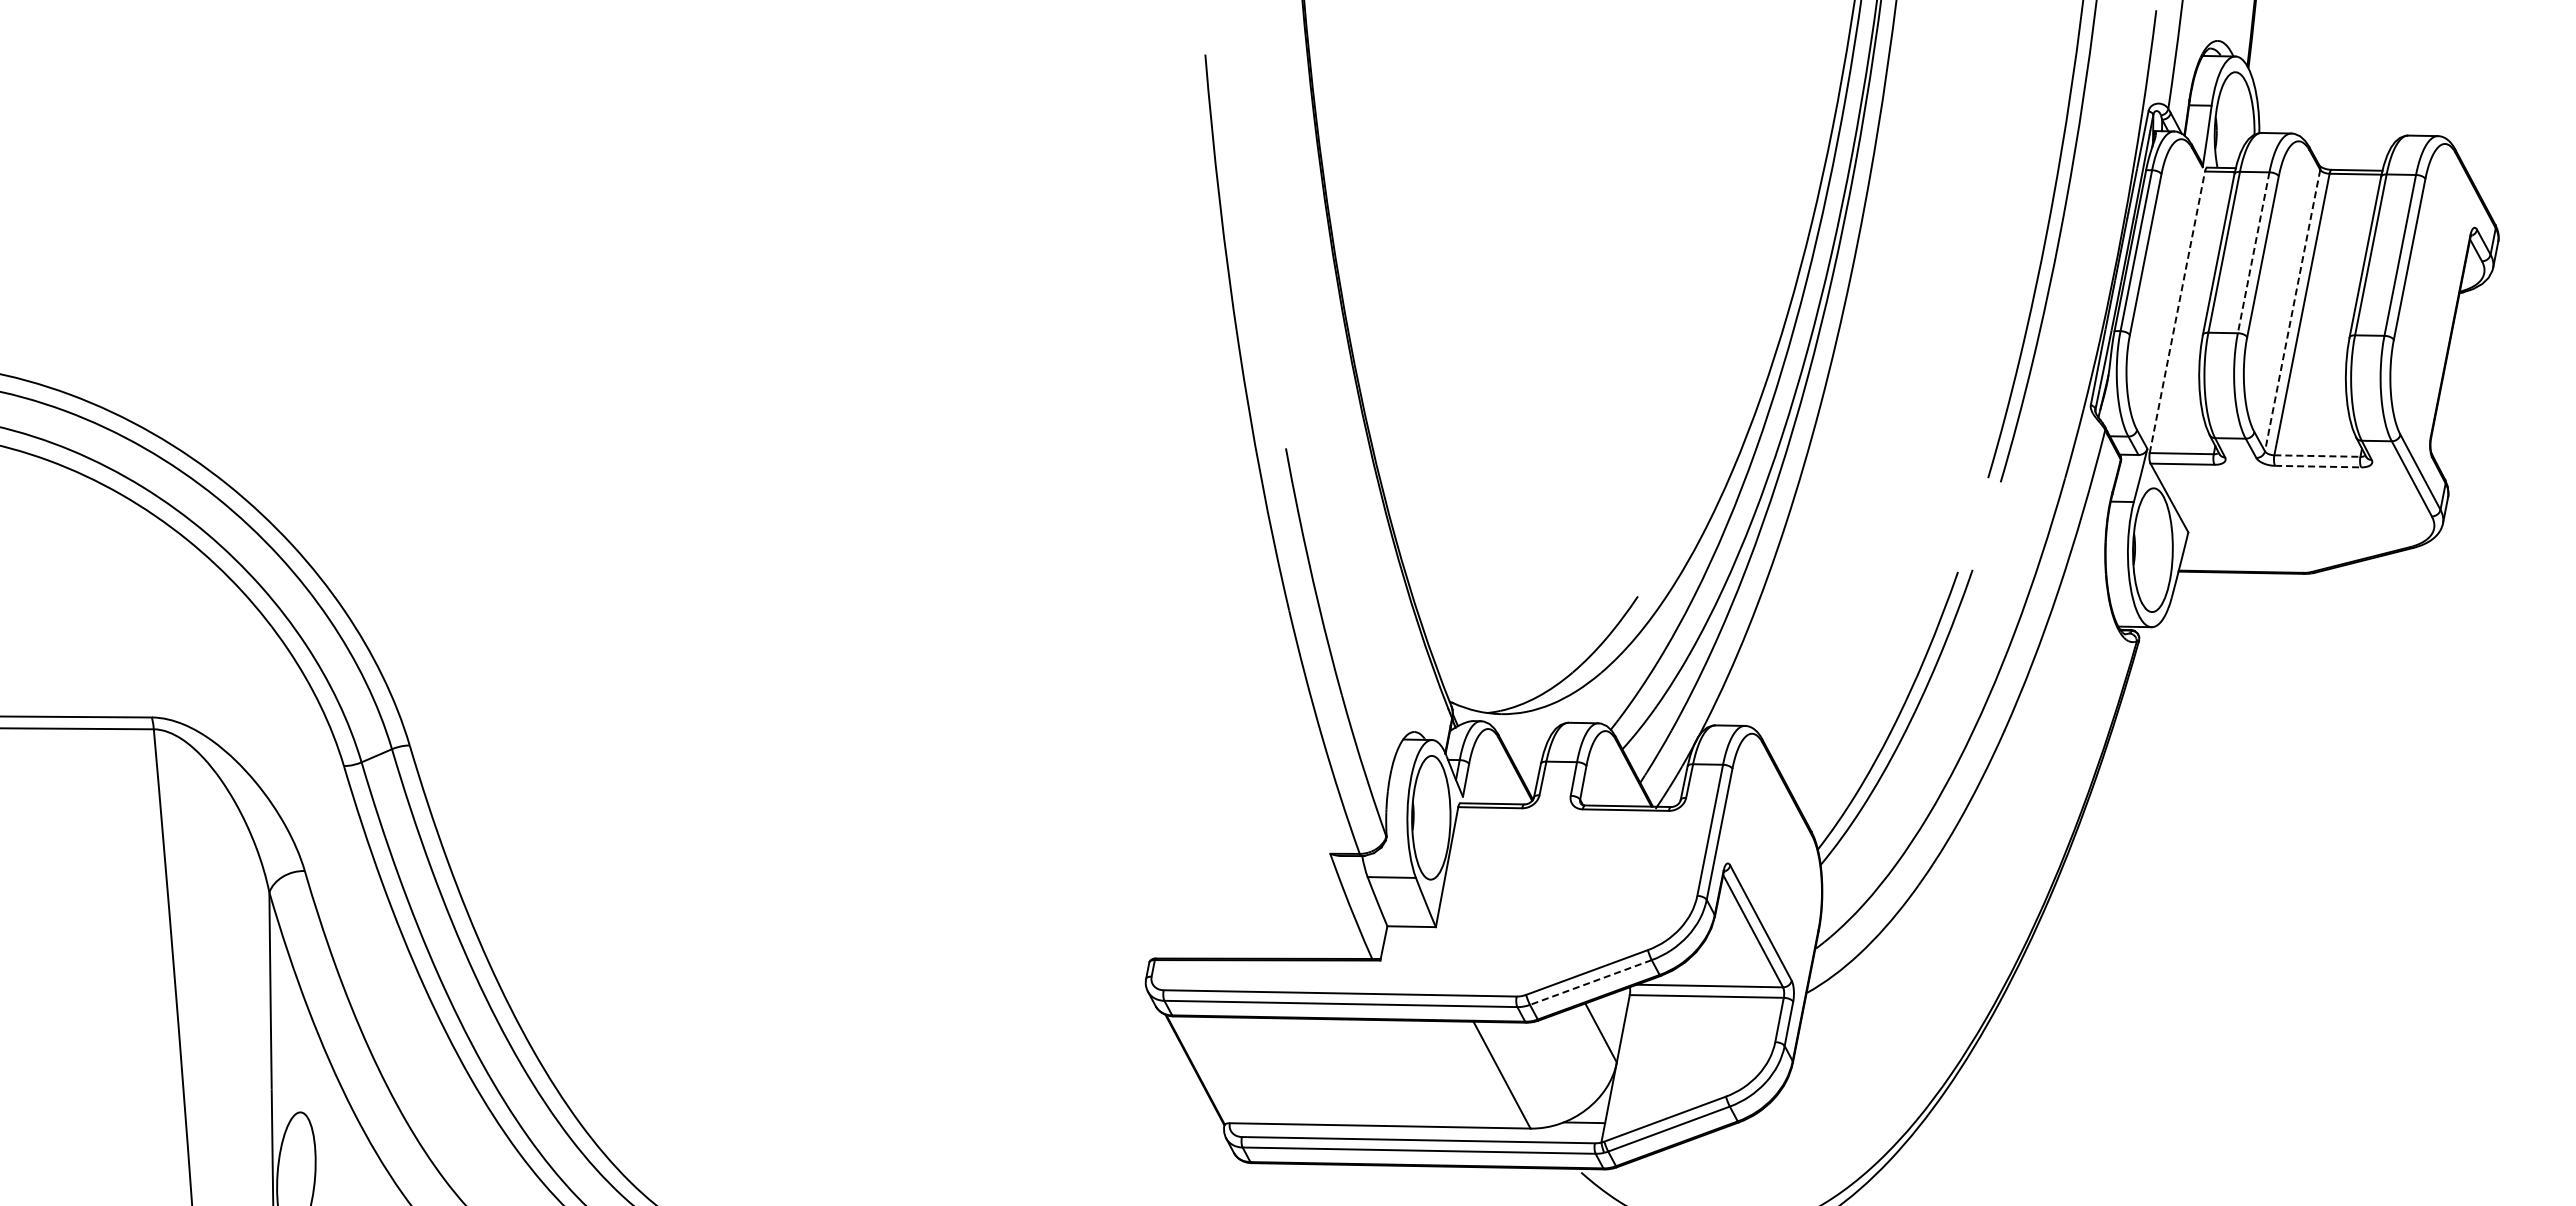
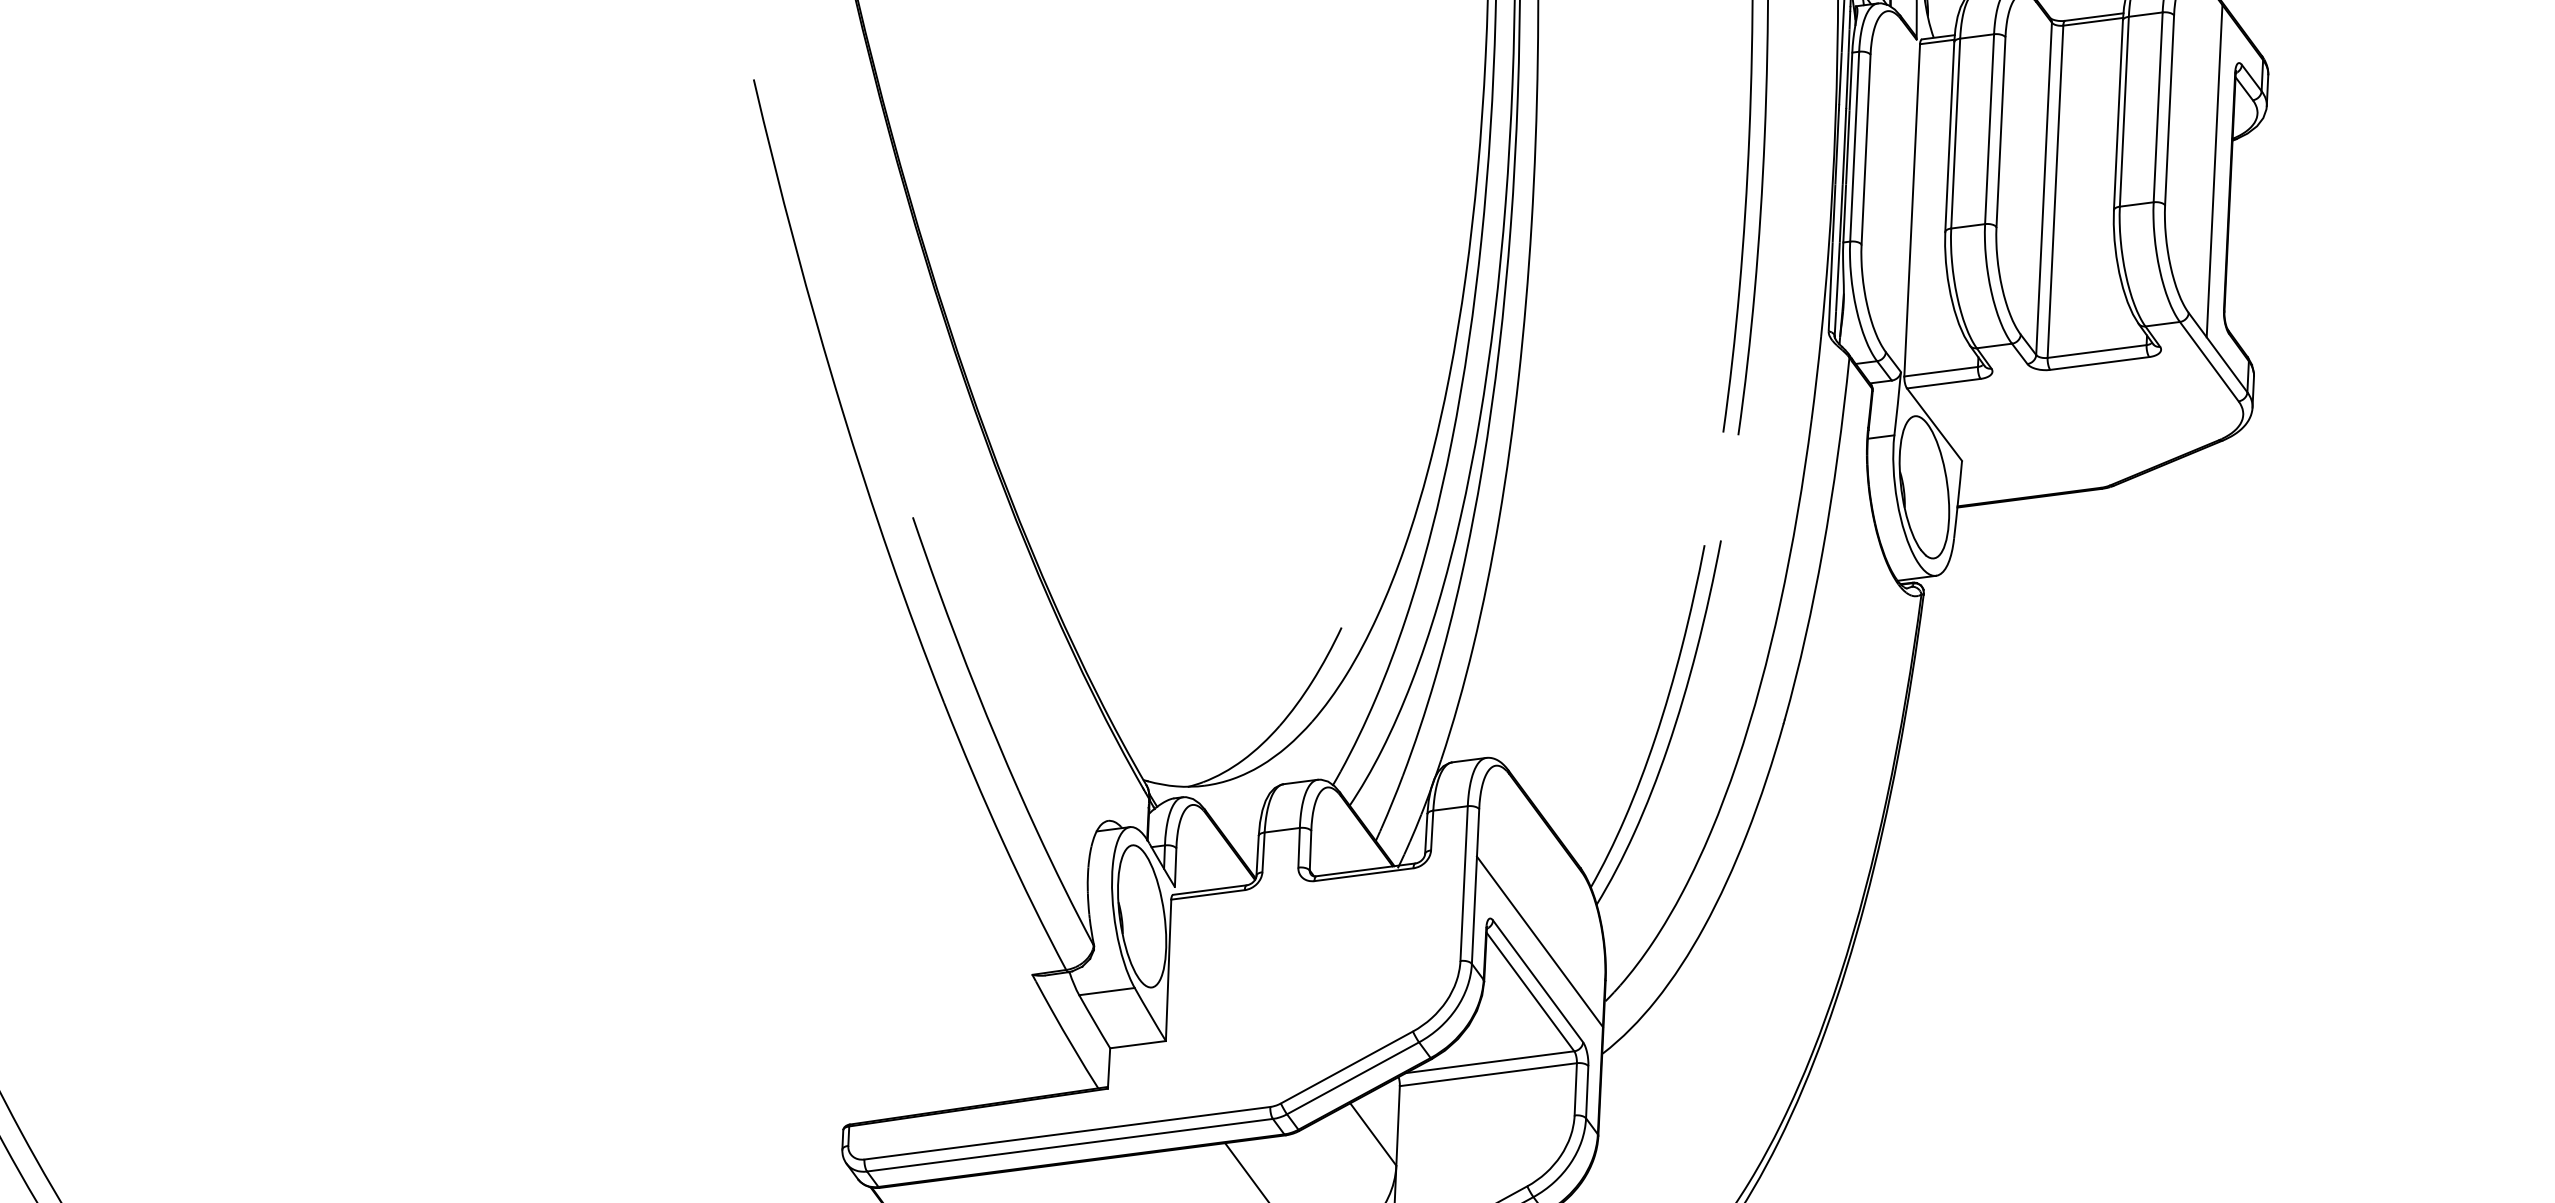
line: (2253, 252) -> (1989, 128), dashed -> solid
line: (2177, 311) -> (1912, 209), dashed -> solid
line: (2292, 311) -> (2044, 189), dashed -> solid
line: (2439, 316) -> (2213, 170), added
line: (2317, 456) -> (2097, 351), dashed -> solid
line: (2318, 466) -> (2100, 363), dashed -> solid
line: (1767, 889) -> (1539, 941), added
line: (1590, 982) -> (1352, 1078), dashed -> solid

